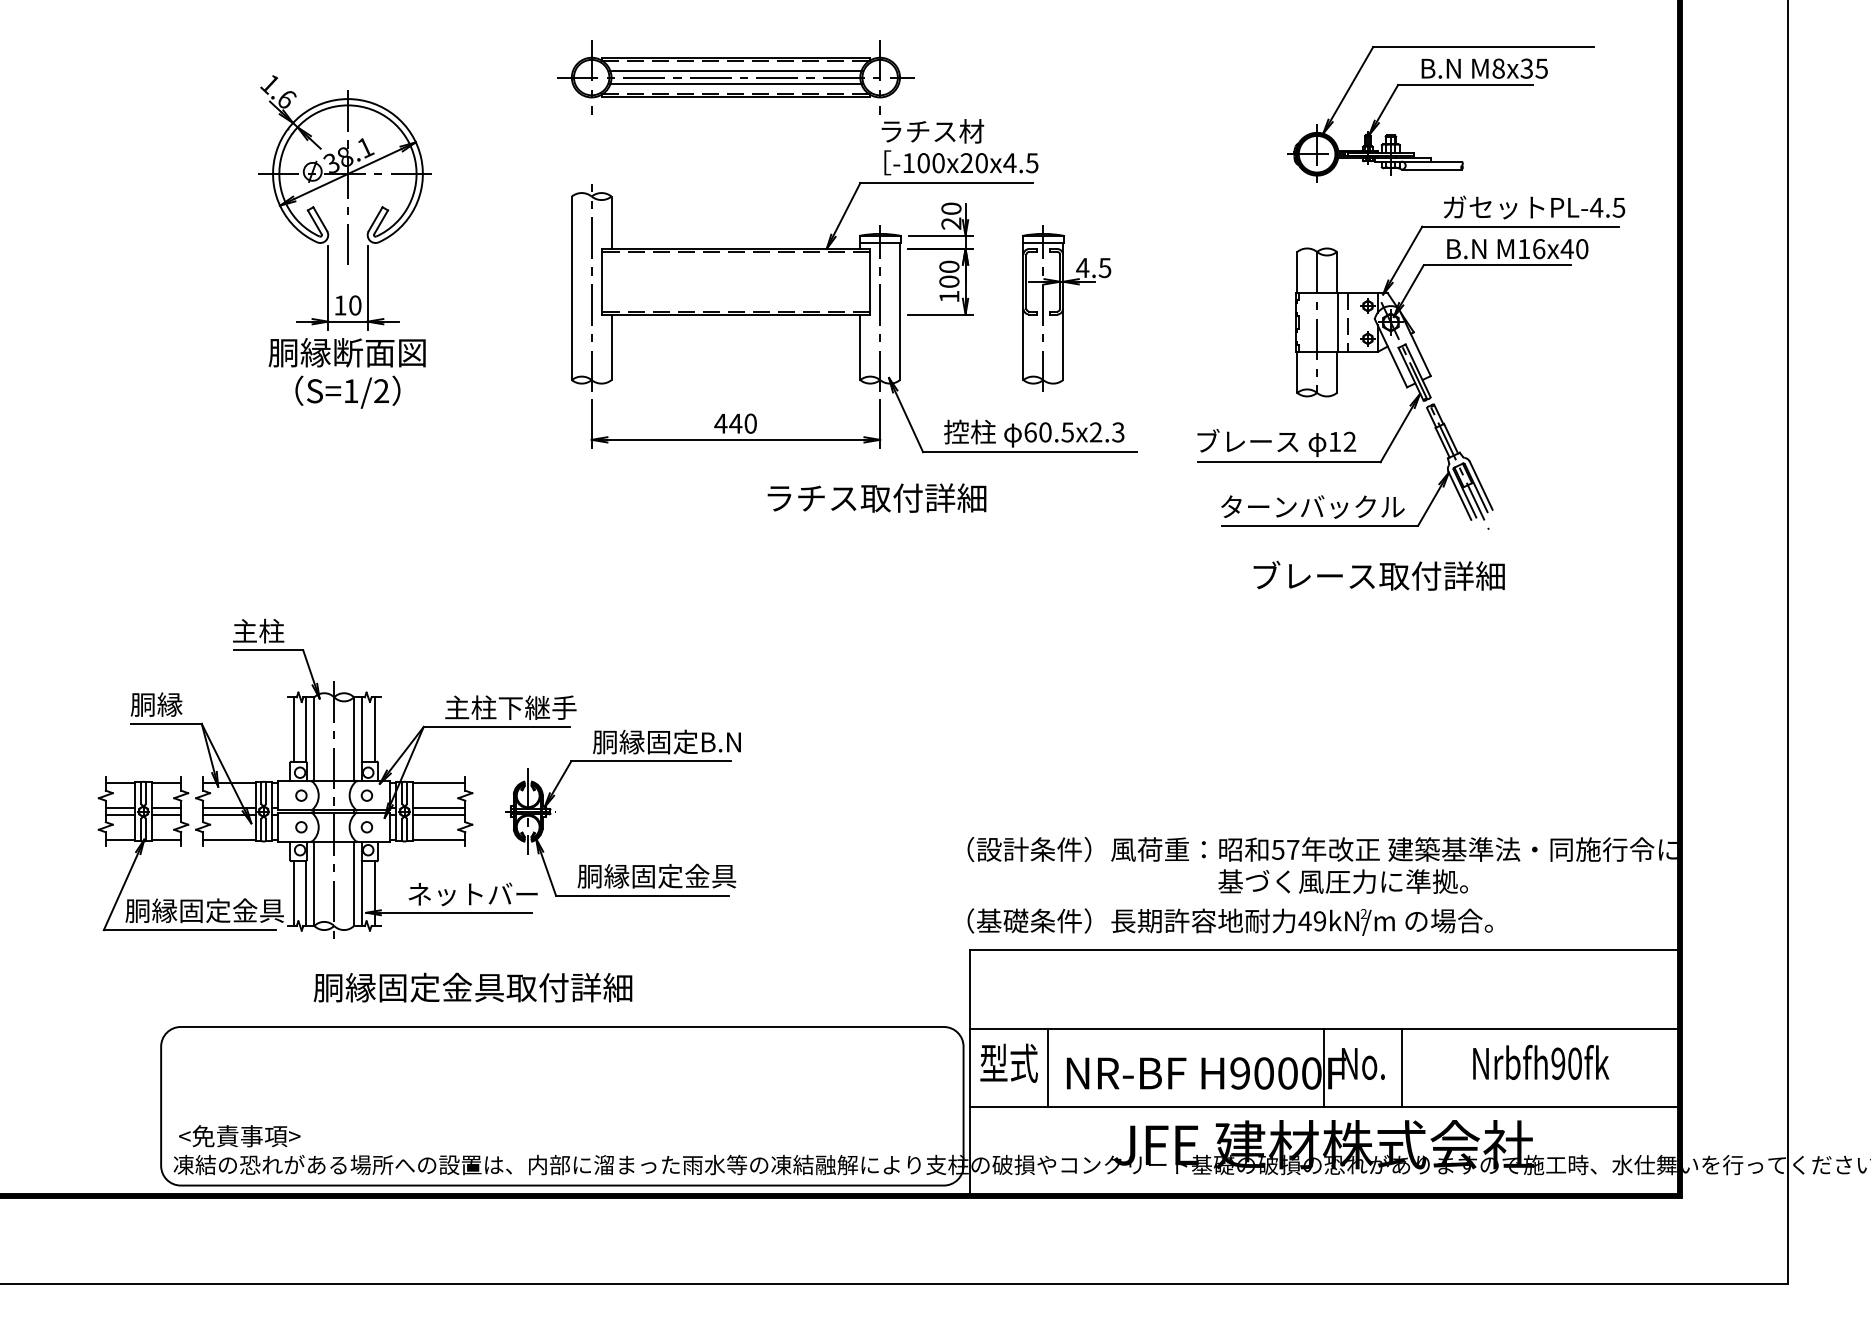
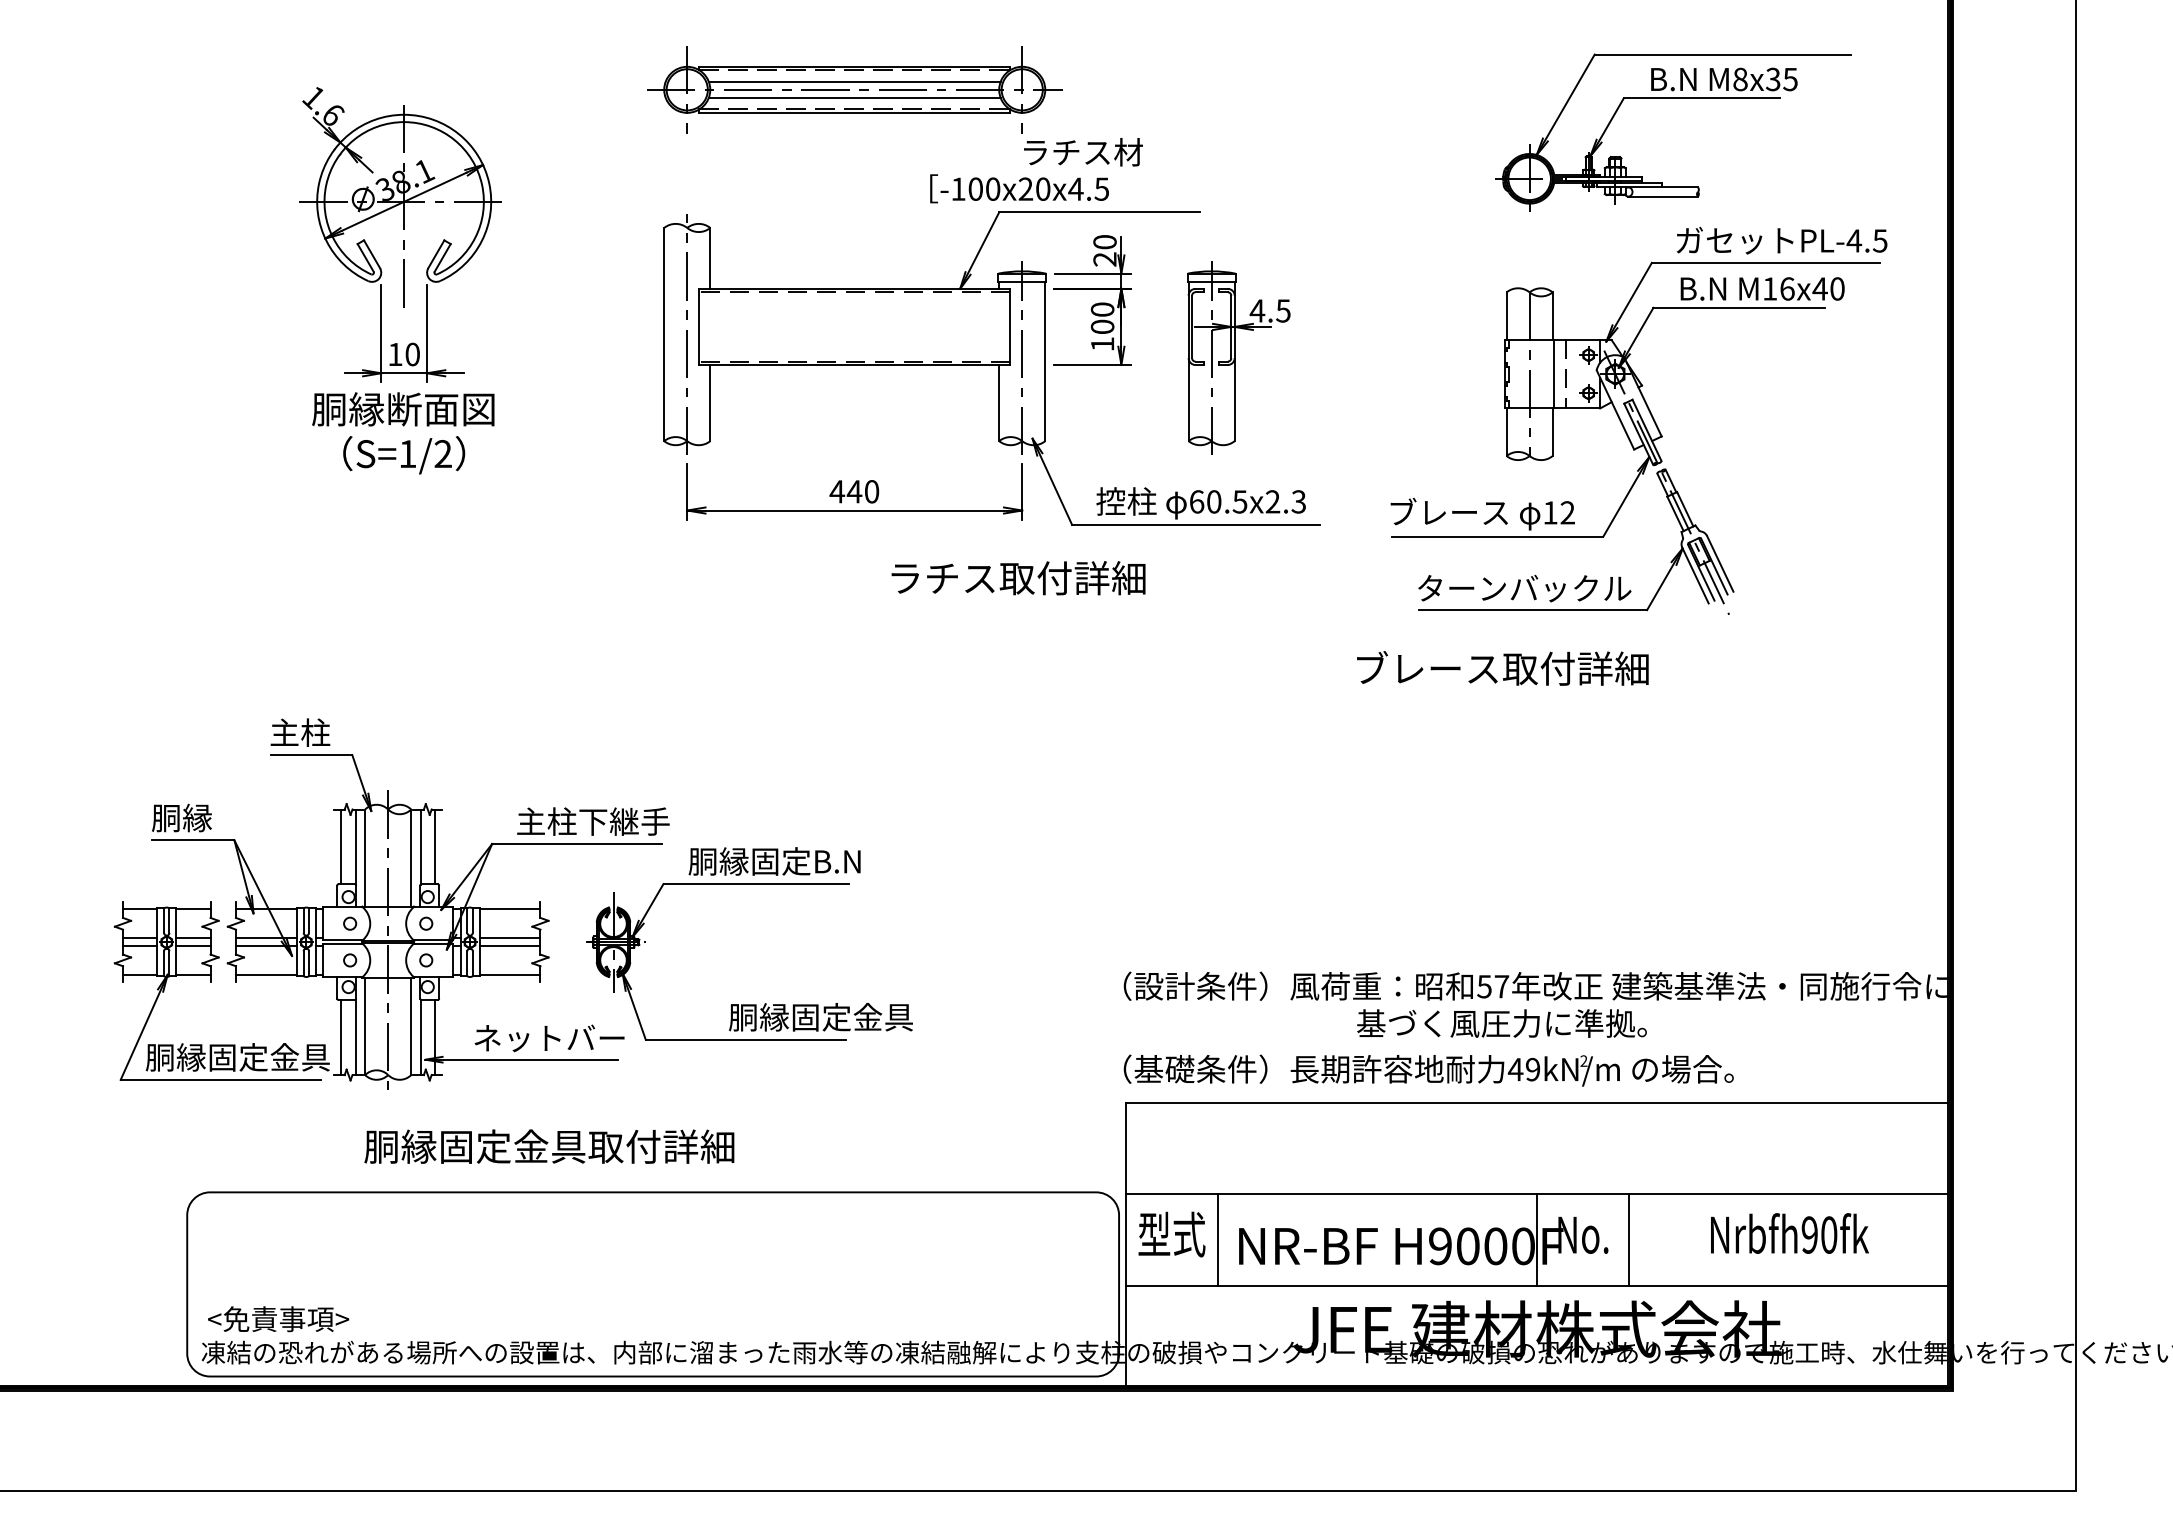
text: (961, 162) -> (1019, 188), moved
text: (1378, 575) -> (1502, 668), moved
text: (656, 876) -> (820, 1017), moved
text: (1342, 881) -> (1501, 1023), moved

